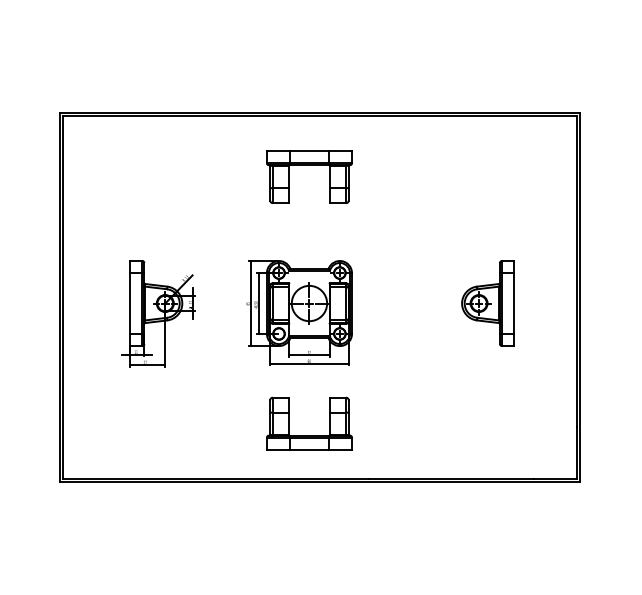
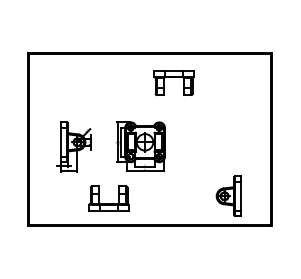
part: (308, 178) -> (173, 83), moved
part: (487, 301) -> (228, 195), moved
part: (308, 423) -> (108, 198), moved

